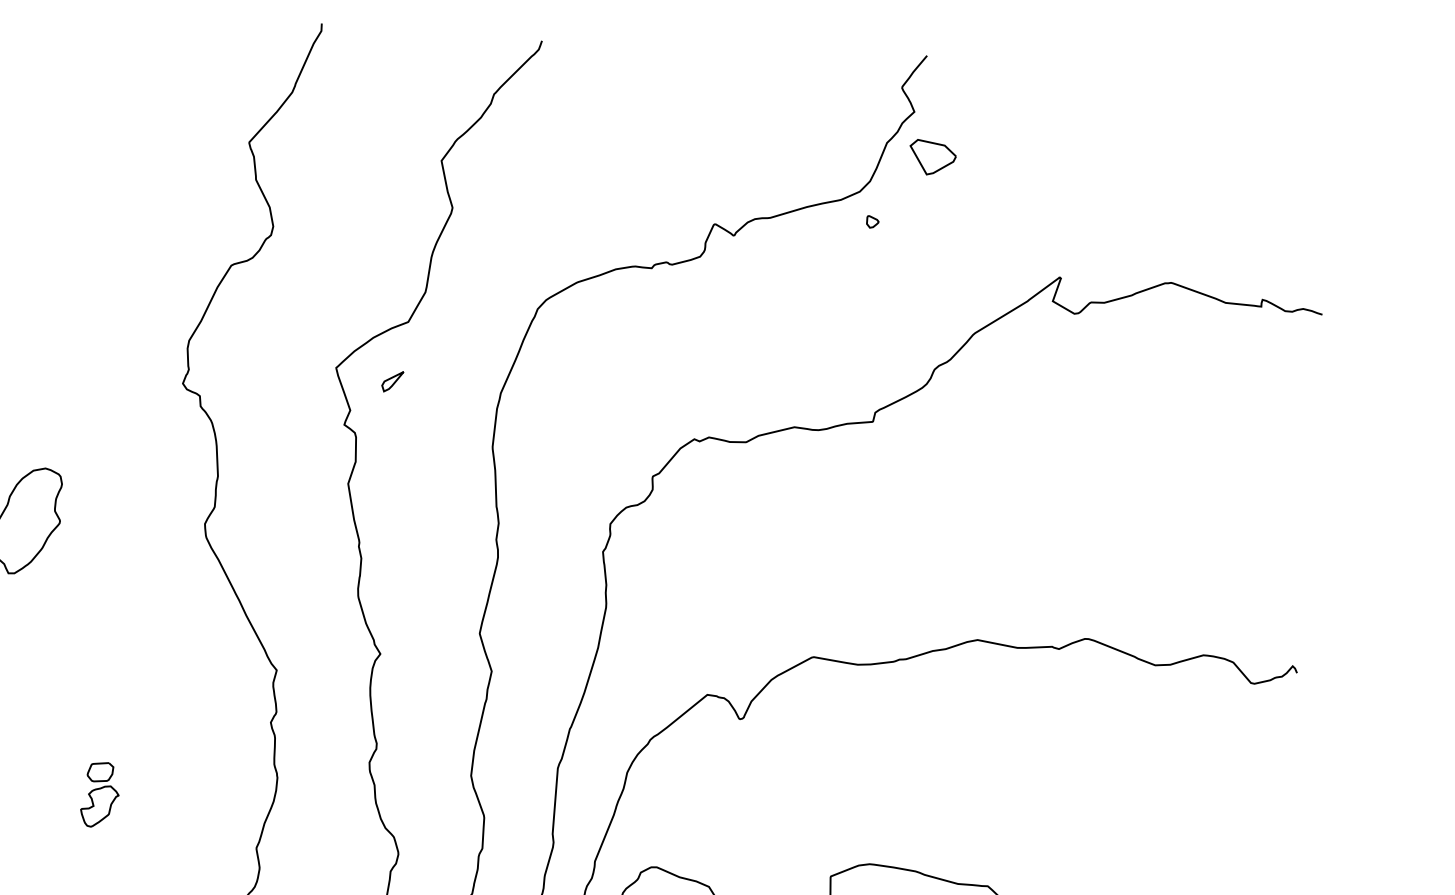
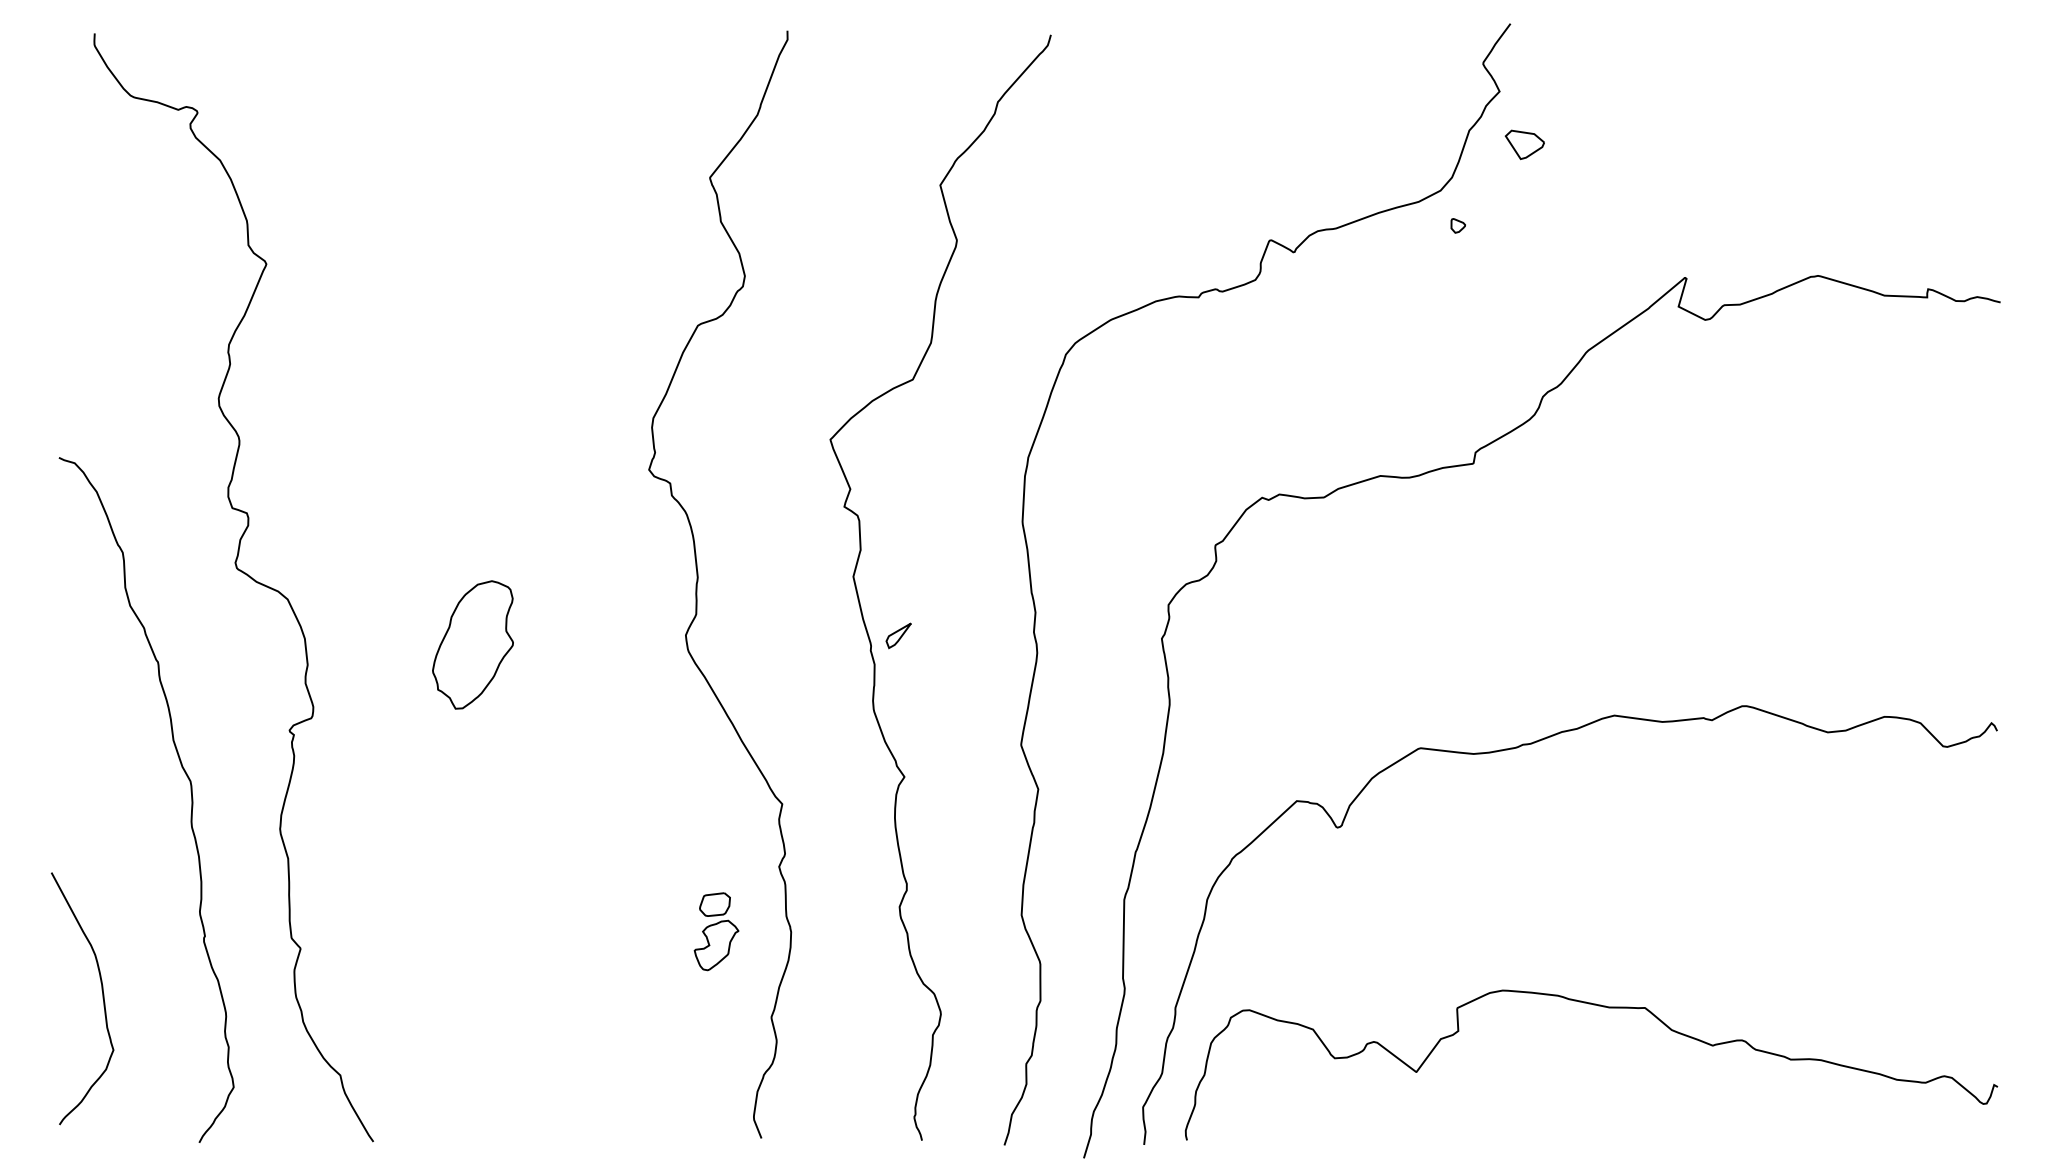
part: (932, 157) -> (1524, 144), size x0.7
part: (392, 381) -> (898, 635), moved
part: (100, 794) -> (716, 931), moved

